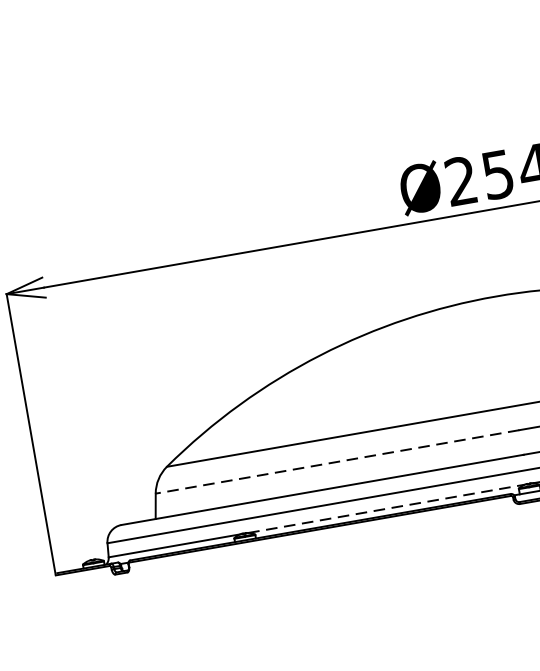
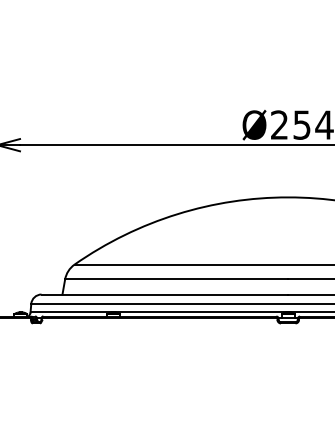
line: (337, 462) -> (176, 279), dashed -> solid
line: (387, 508) -> (201, 312), dashed -> solid

